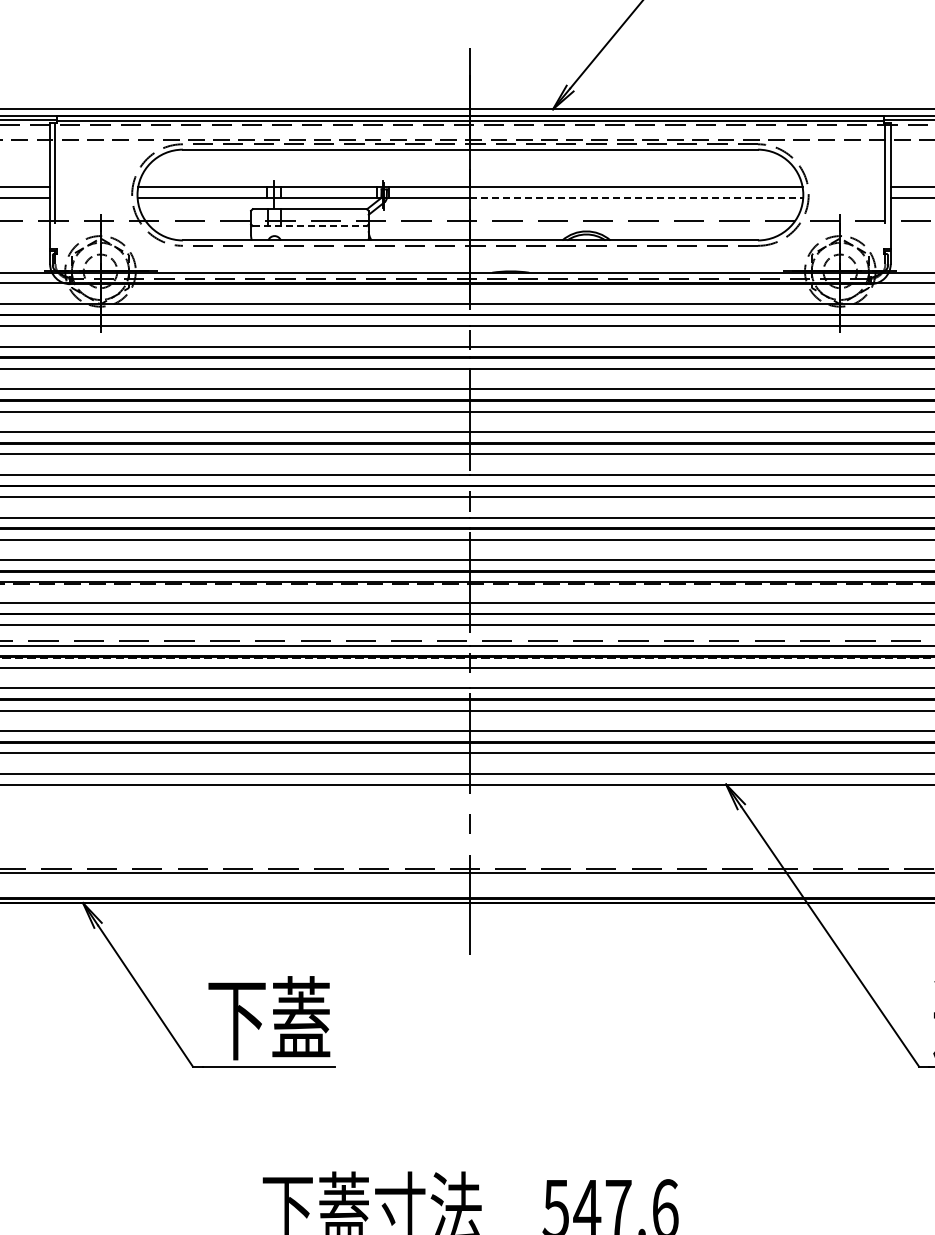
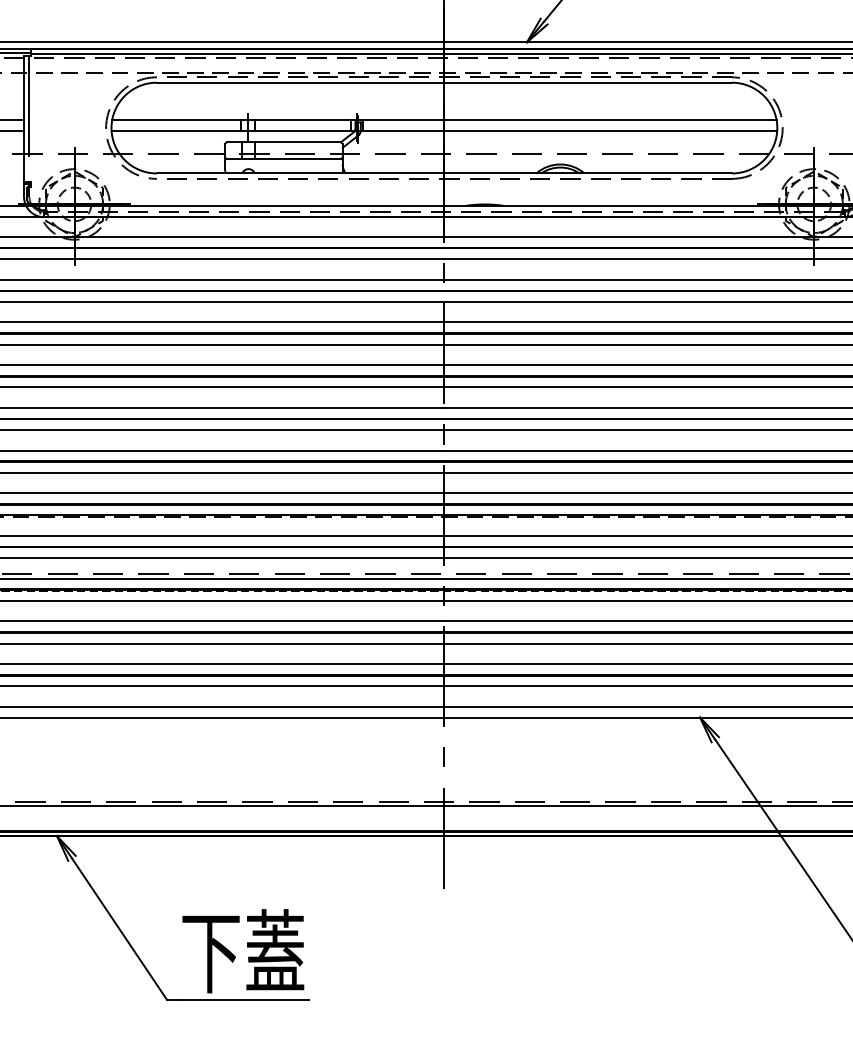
line: (637, 198) -> (611, 131), dashed -> solid
line: (310, 226) -> (284, 159), dashed -> solid

